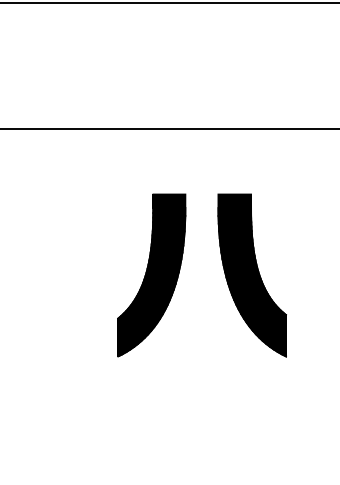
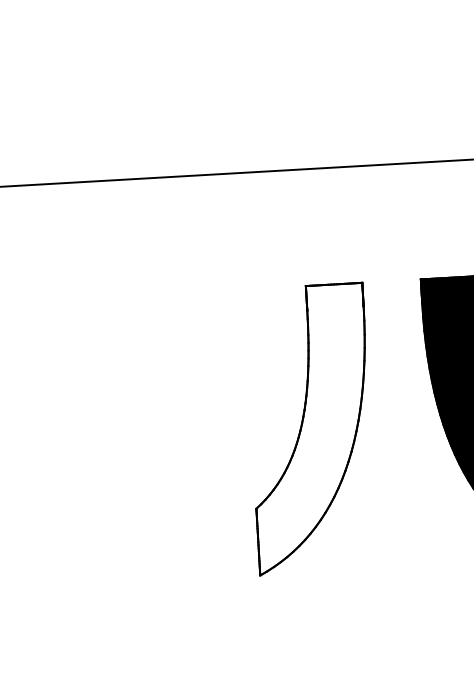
fill: (151, 275) -> (310, 429), removed

